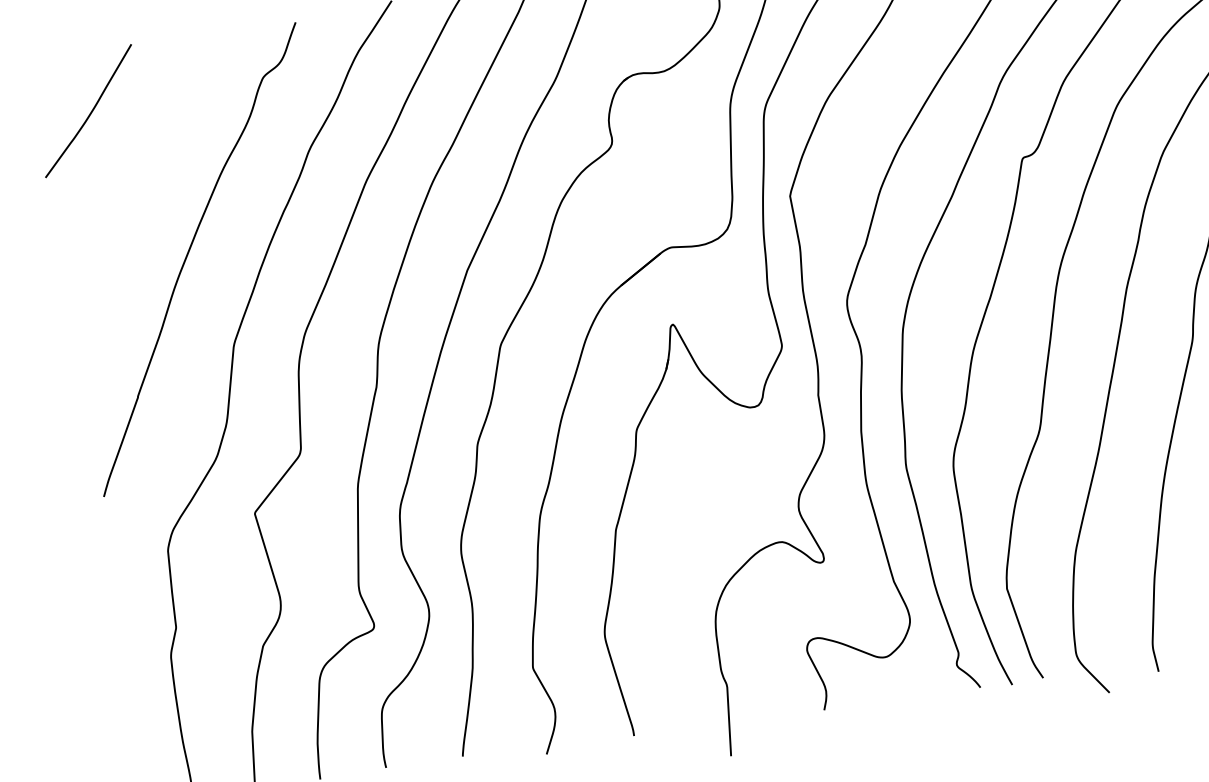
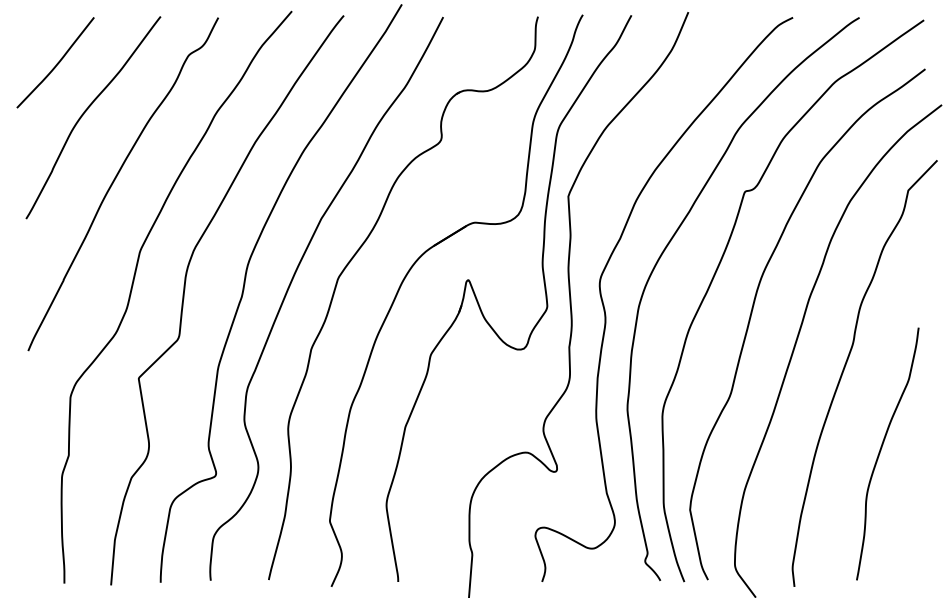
curve: (139, 168) -> (87, 110), added

